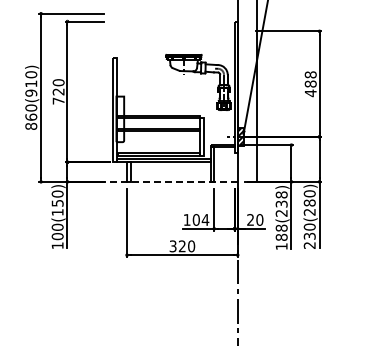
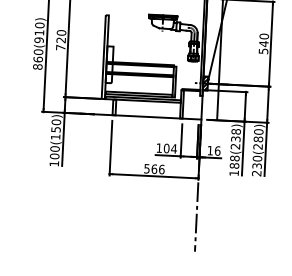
text: (310, 84) -> (263, 44), 488 -> 540
line: (161, 181) -> (140, 116), dashed -> solid
text: (255, 219) -> (214, 150), 20 -> 16
text: (182, 246) -> (154, 169), 320 -> 566

